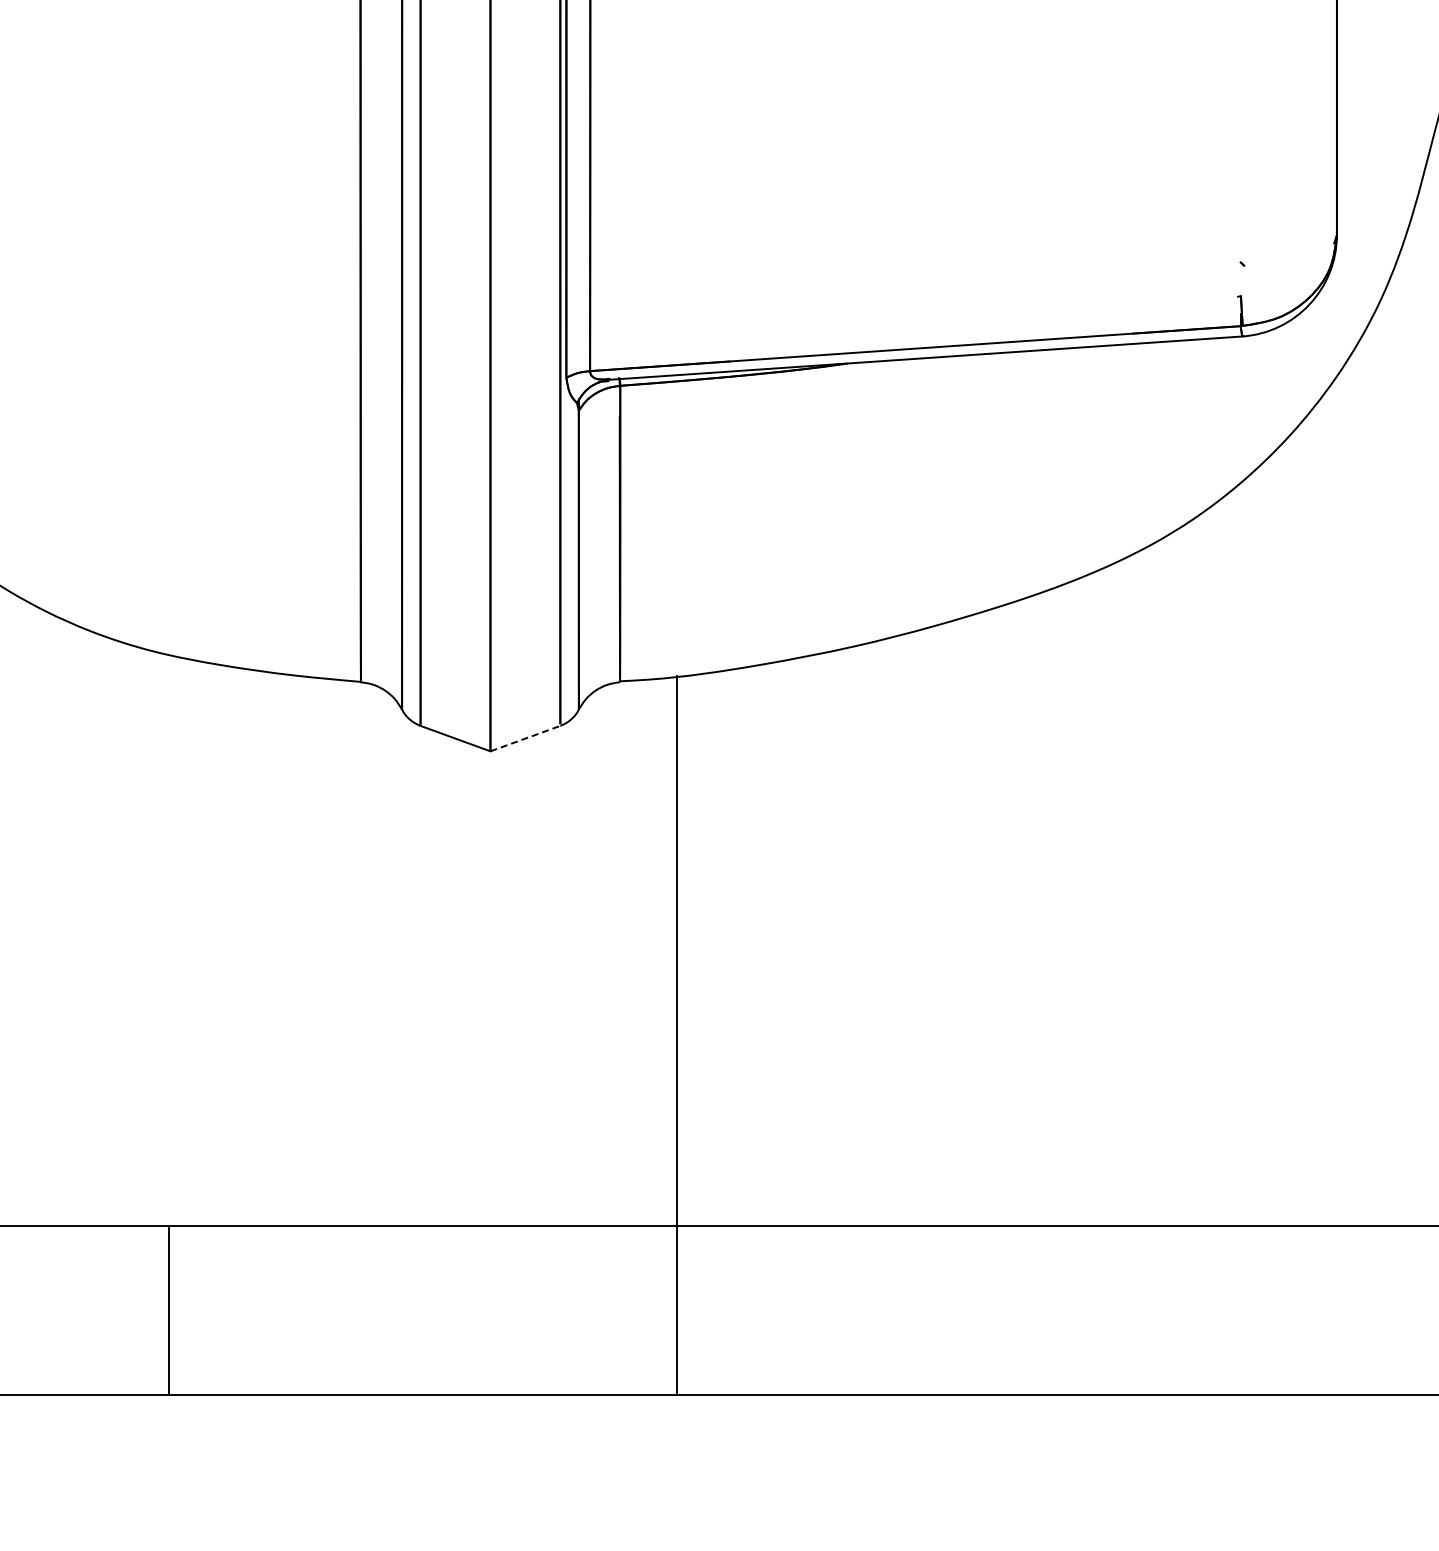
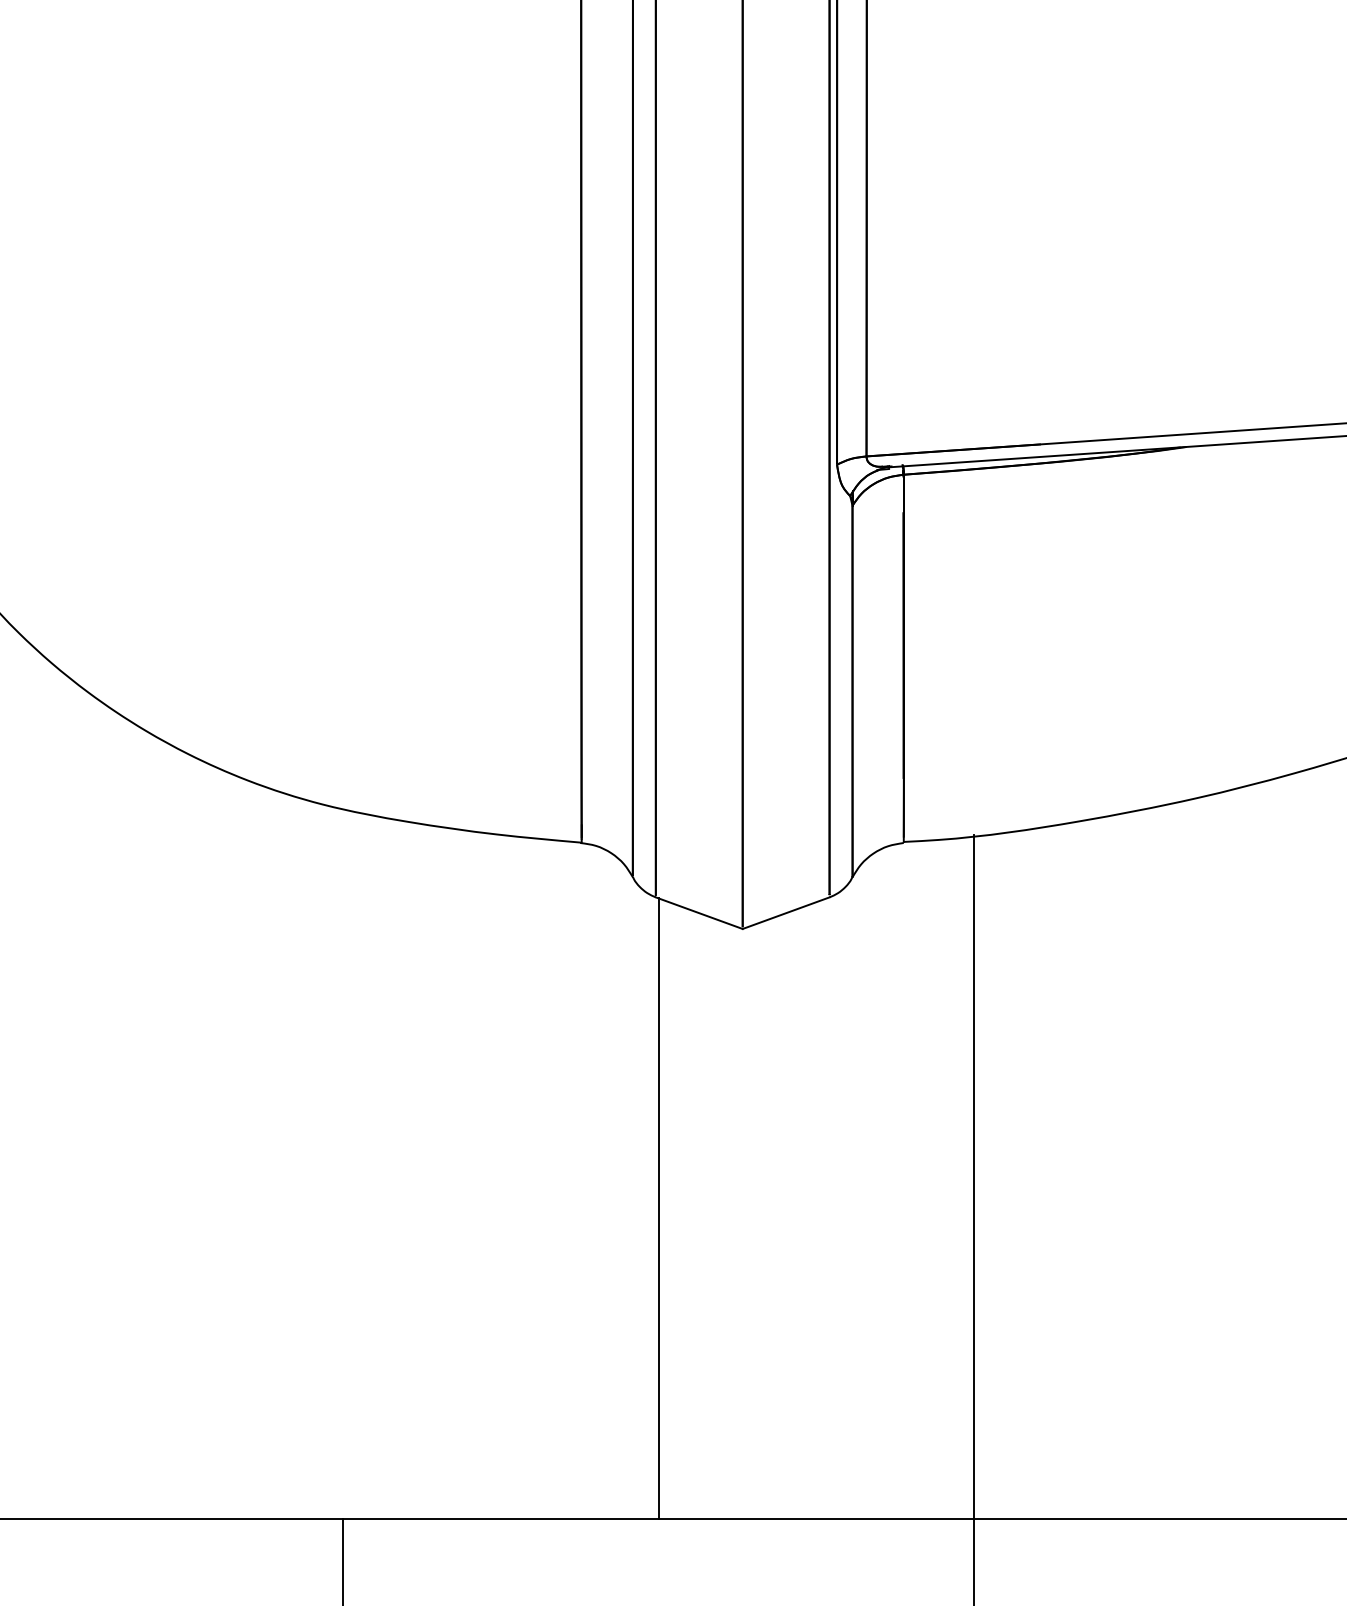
line: (525, 738) -> (786, 913), dashed -> solid
line: (422, 975) -> (658, 1207), added

